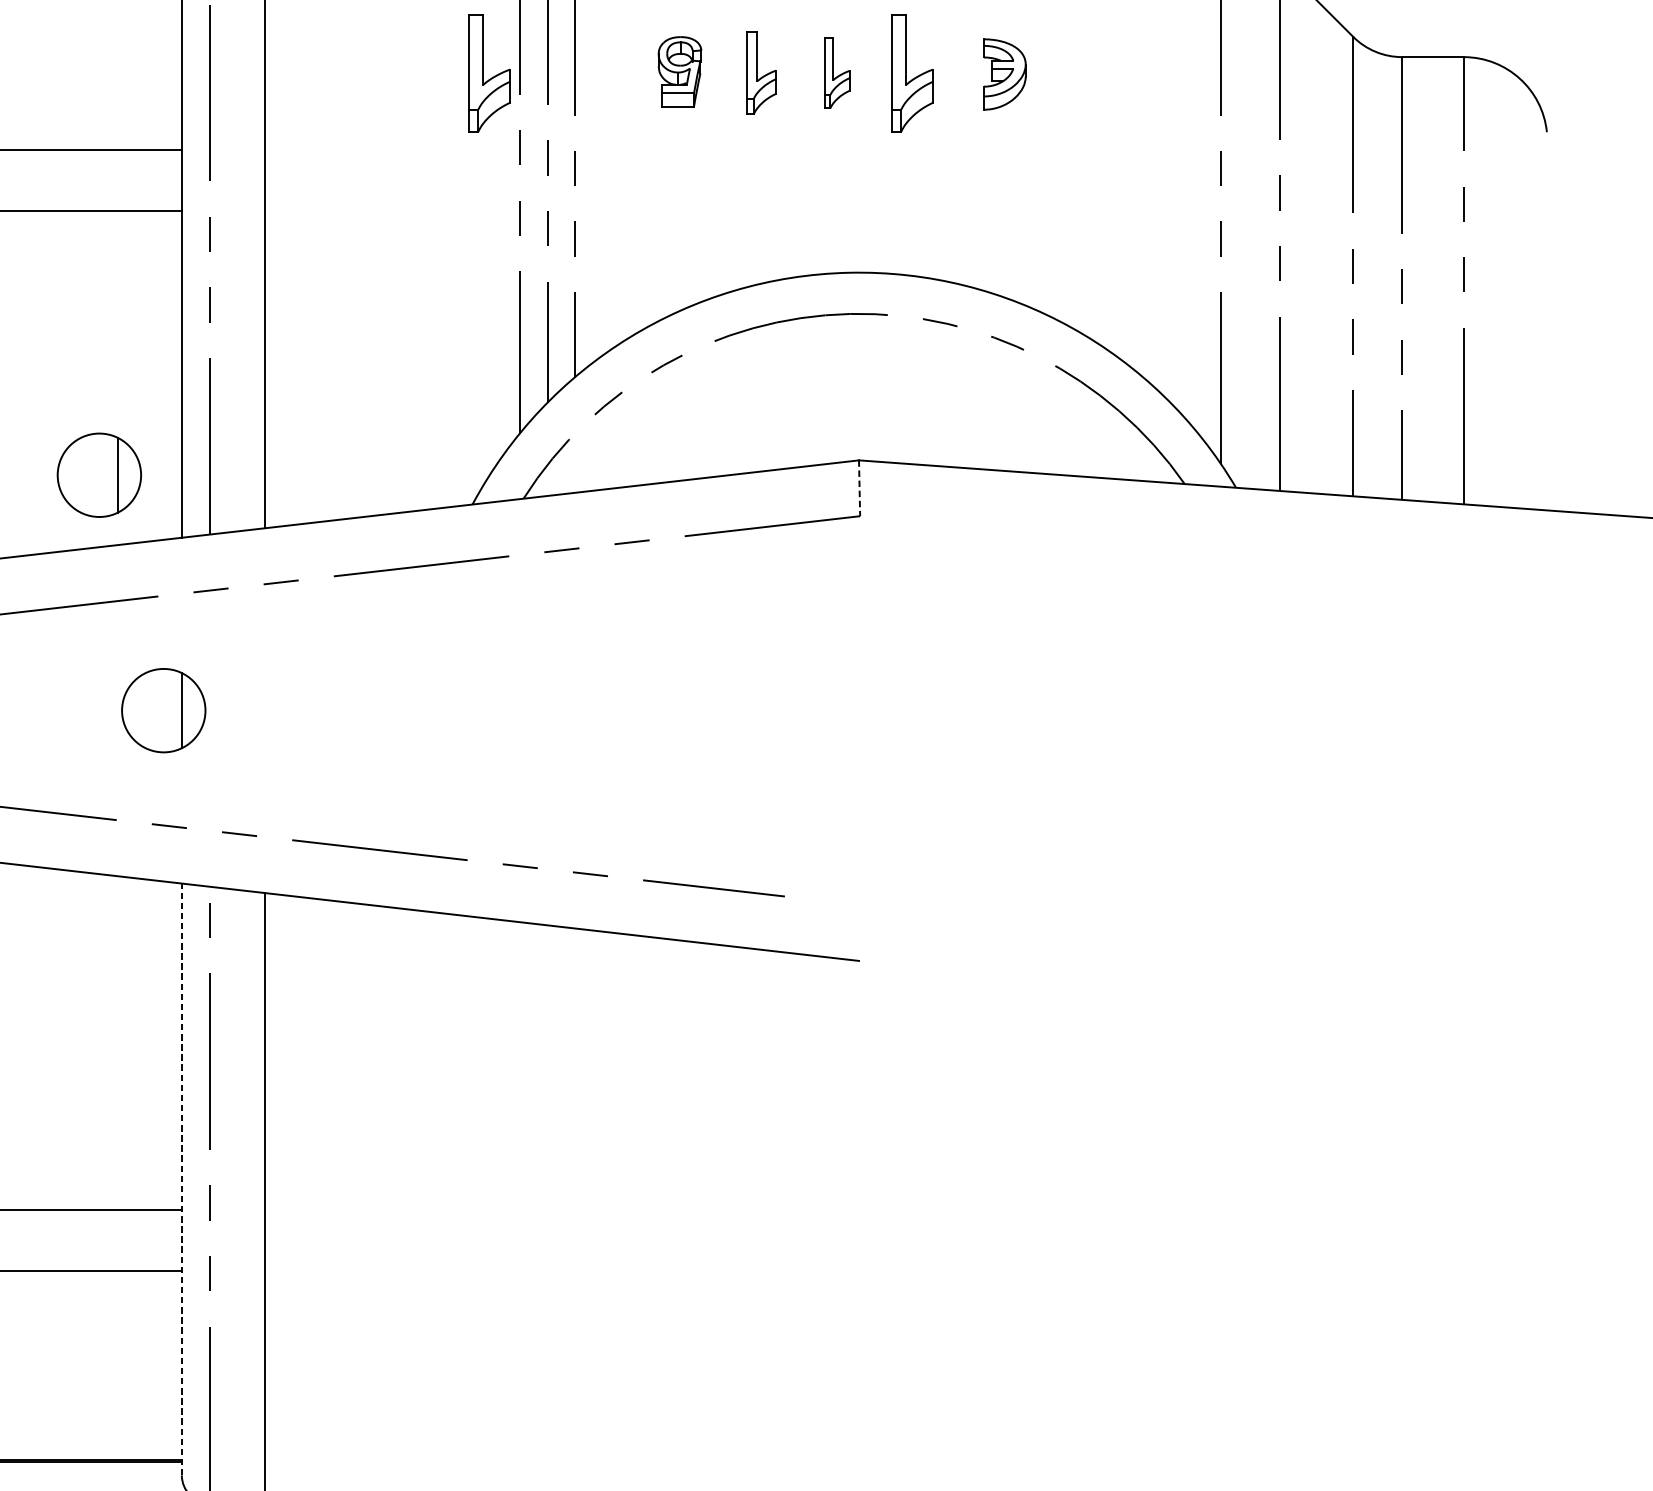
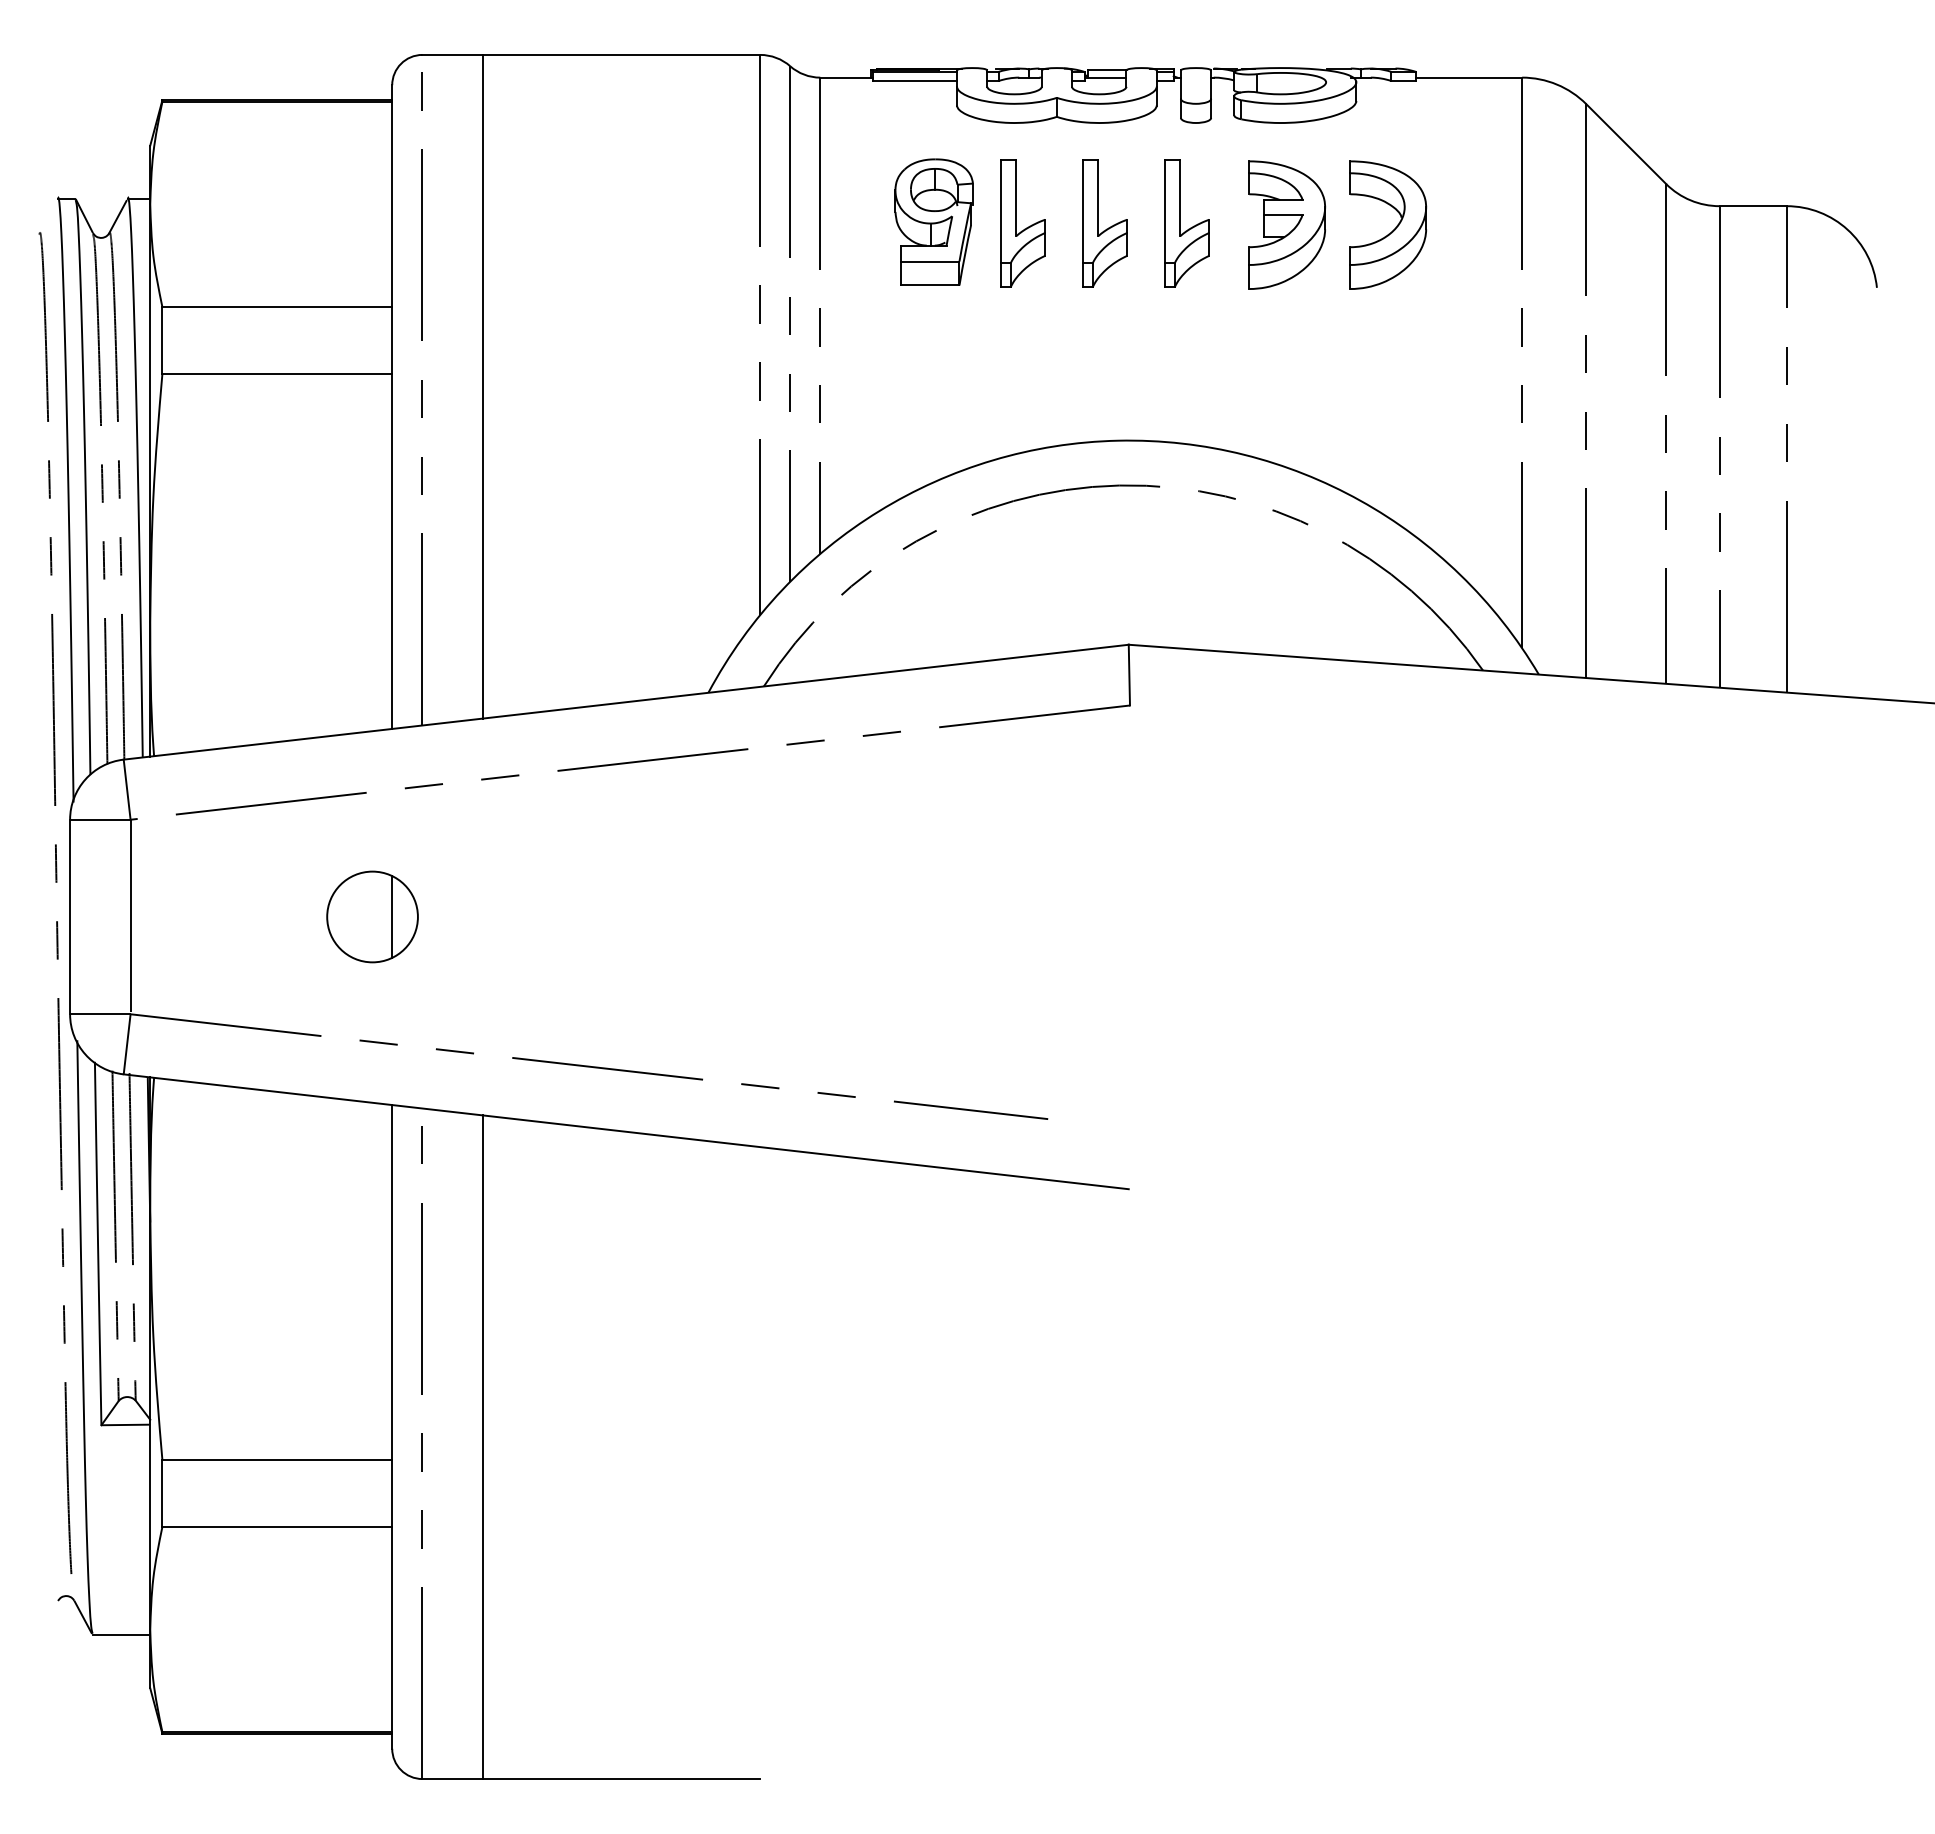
part: (679, 71) -> (933, 221), size x1.67
part: (489, 73) -> (726, 223), removed
part: (761, 73) -> (1022, 223), size x1.43
part: (836, 73) -> (1104, 223), size x1.67
part: (1004, 73) -> (1287, 224), size x1.67
part: (1102, 78) -> (1393, 229), added
part: (99, 474) -> (302, 660), removed
line: (859, 488) -> (1129, 675), dashed -> solid
line: (182, 1179) -> (392, 1426), dashed -> solid

